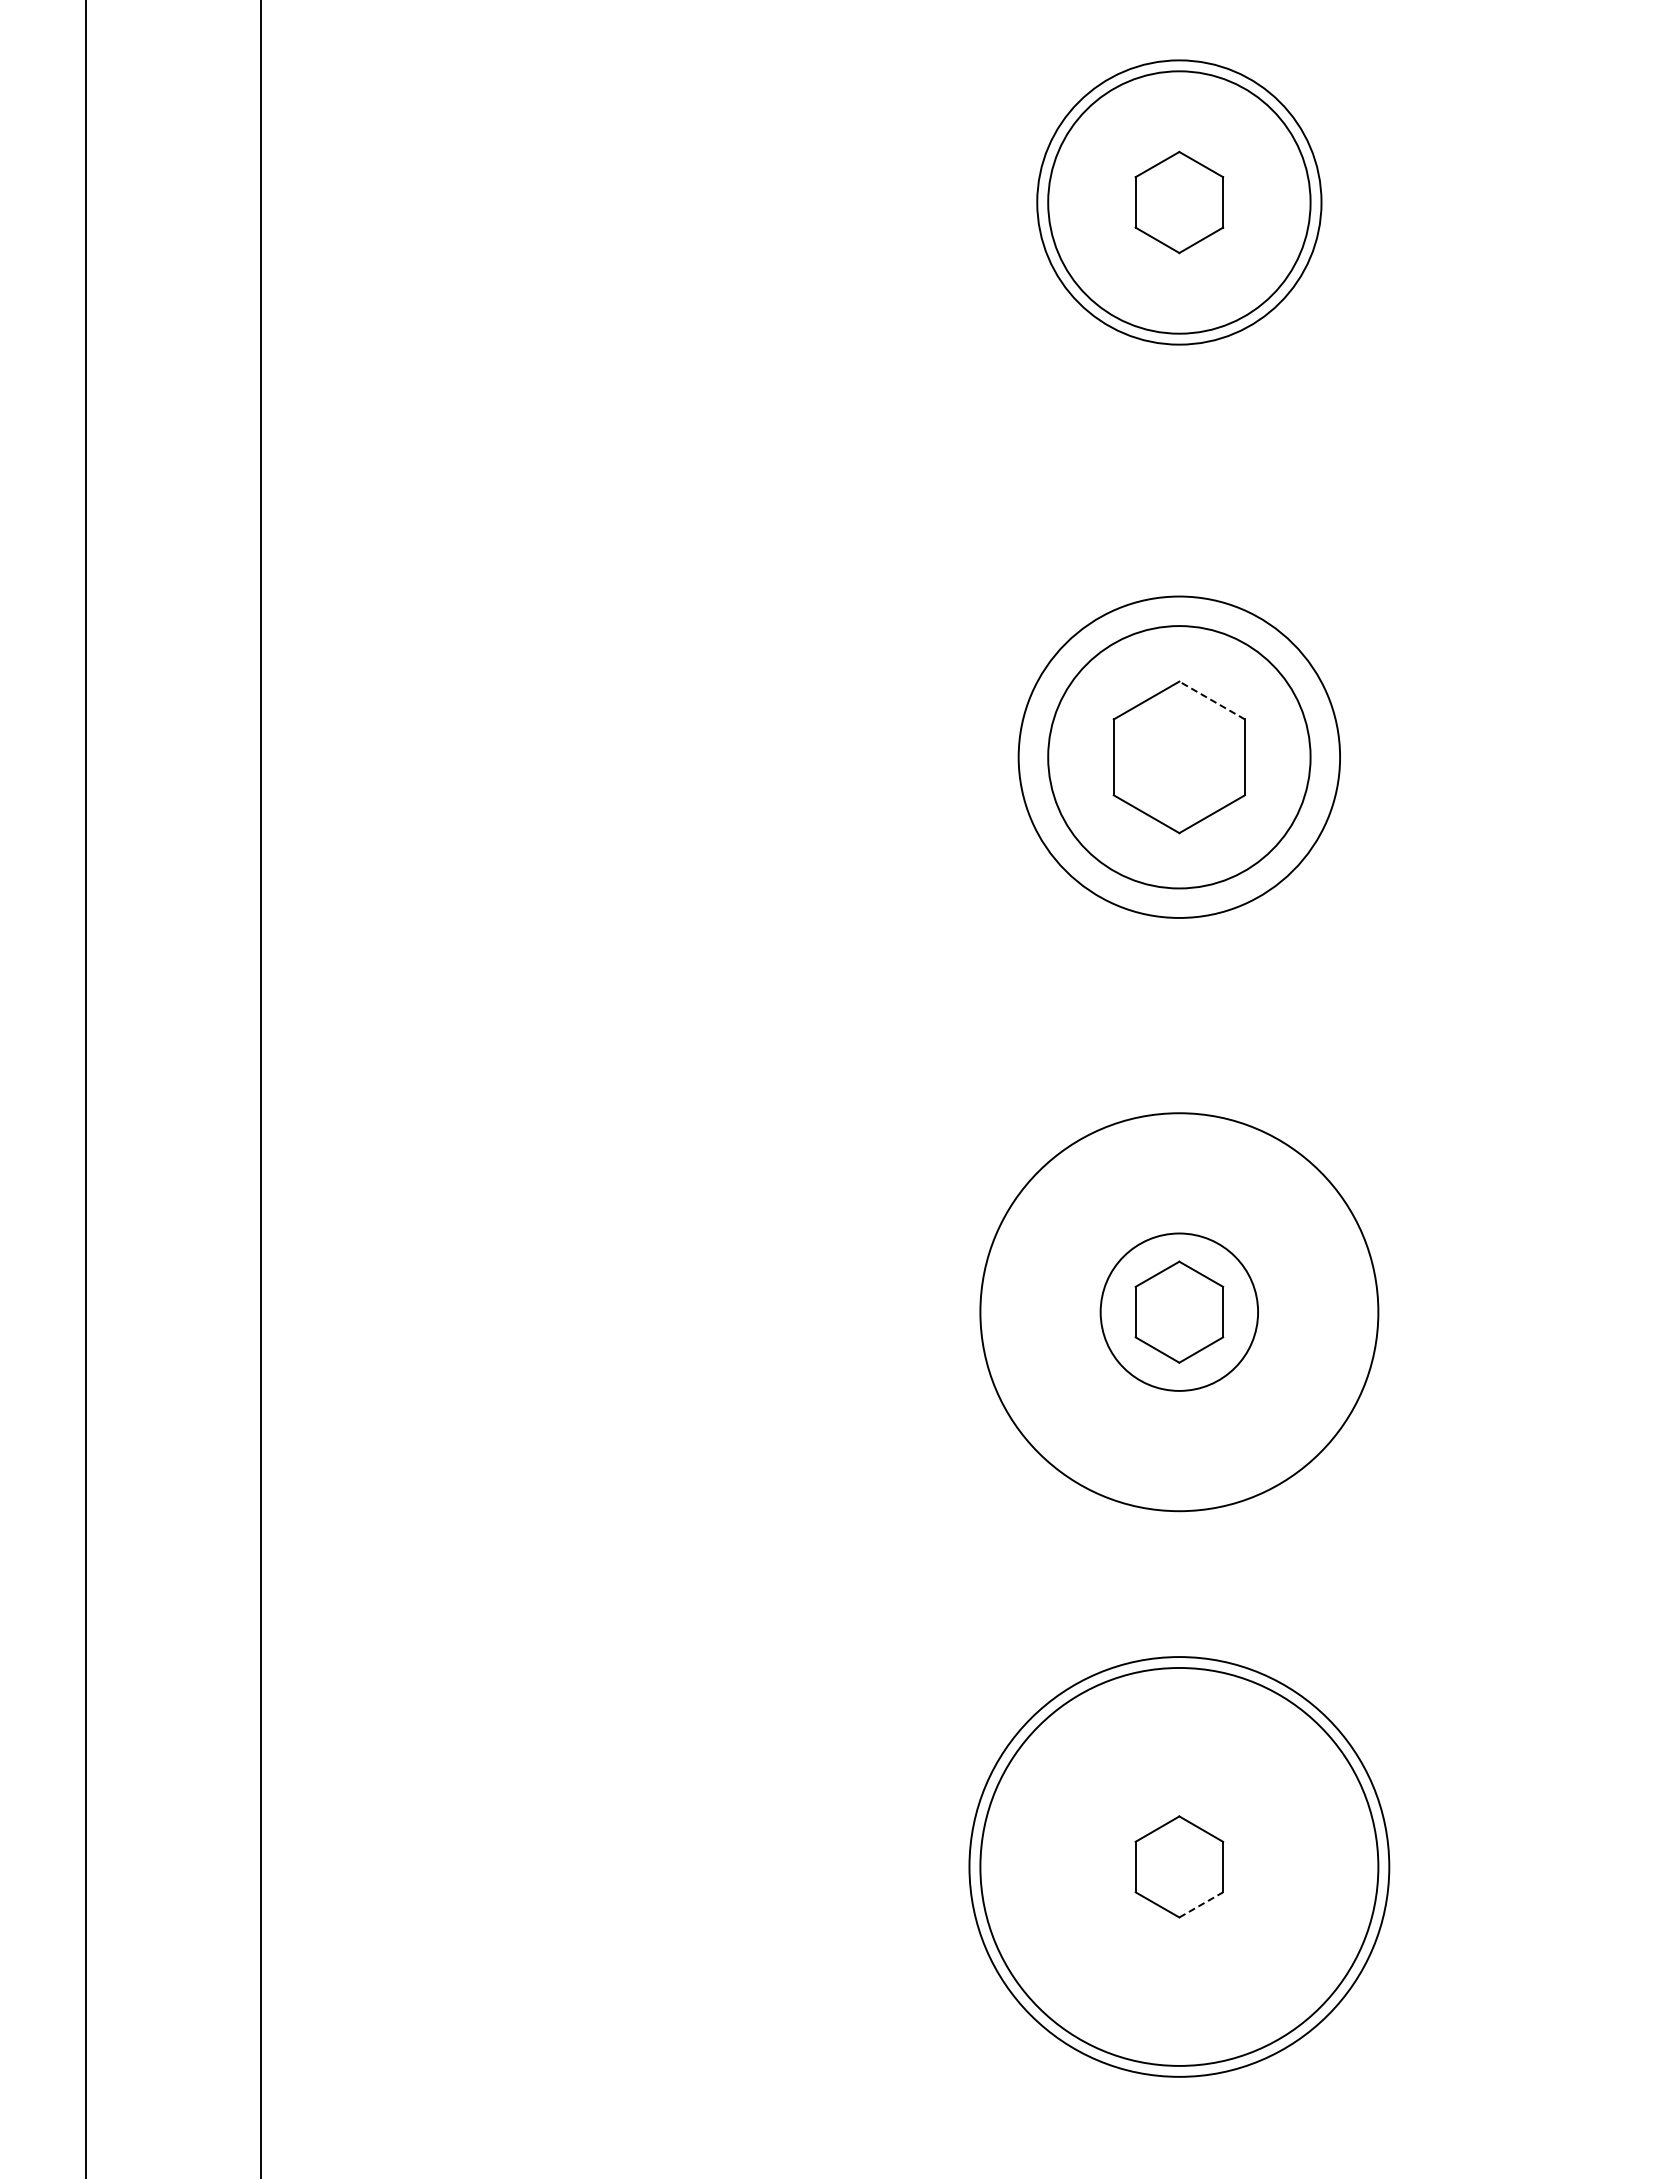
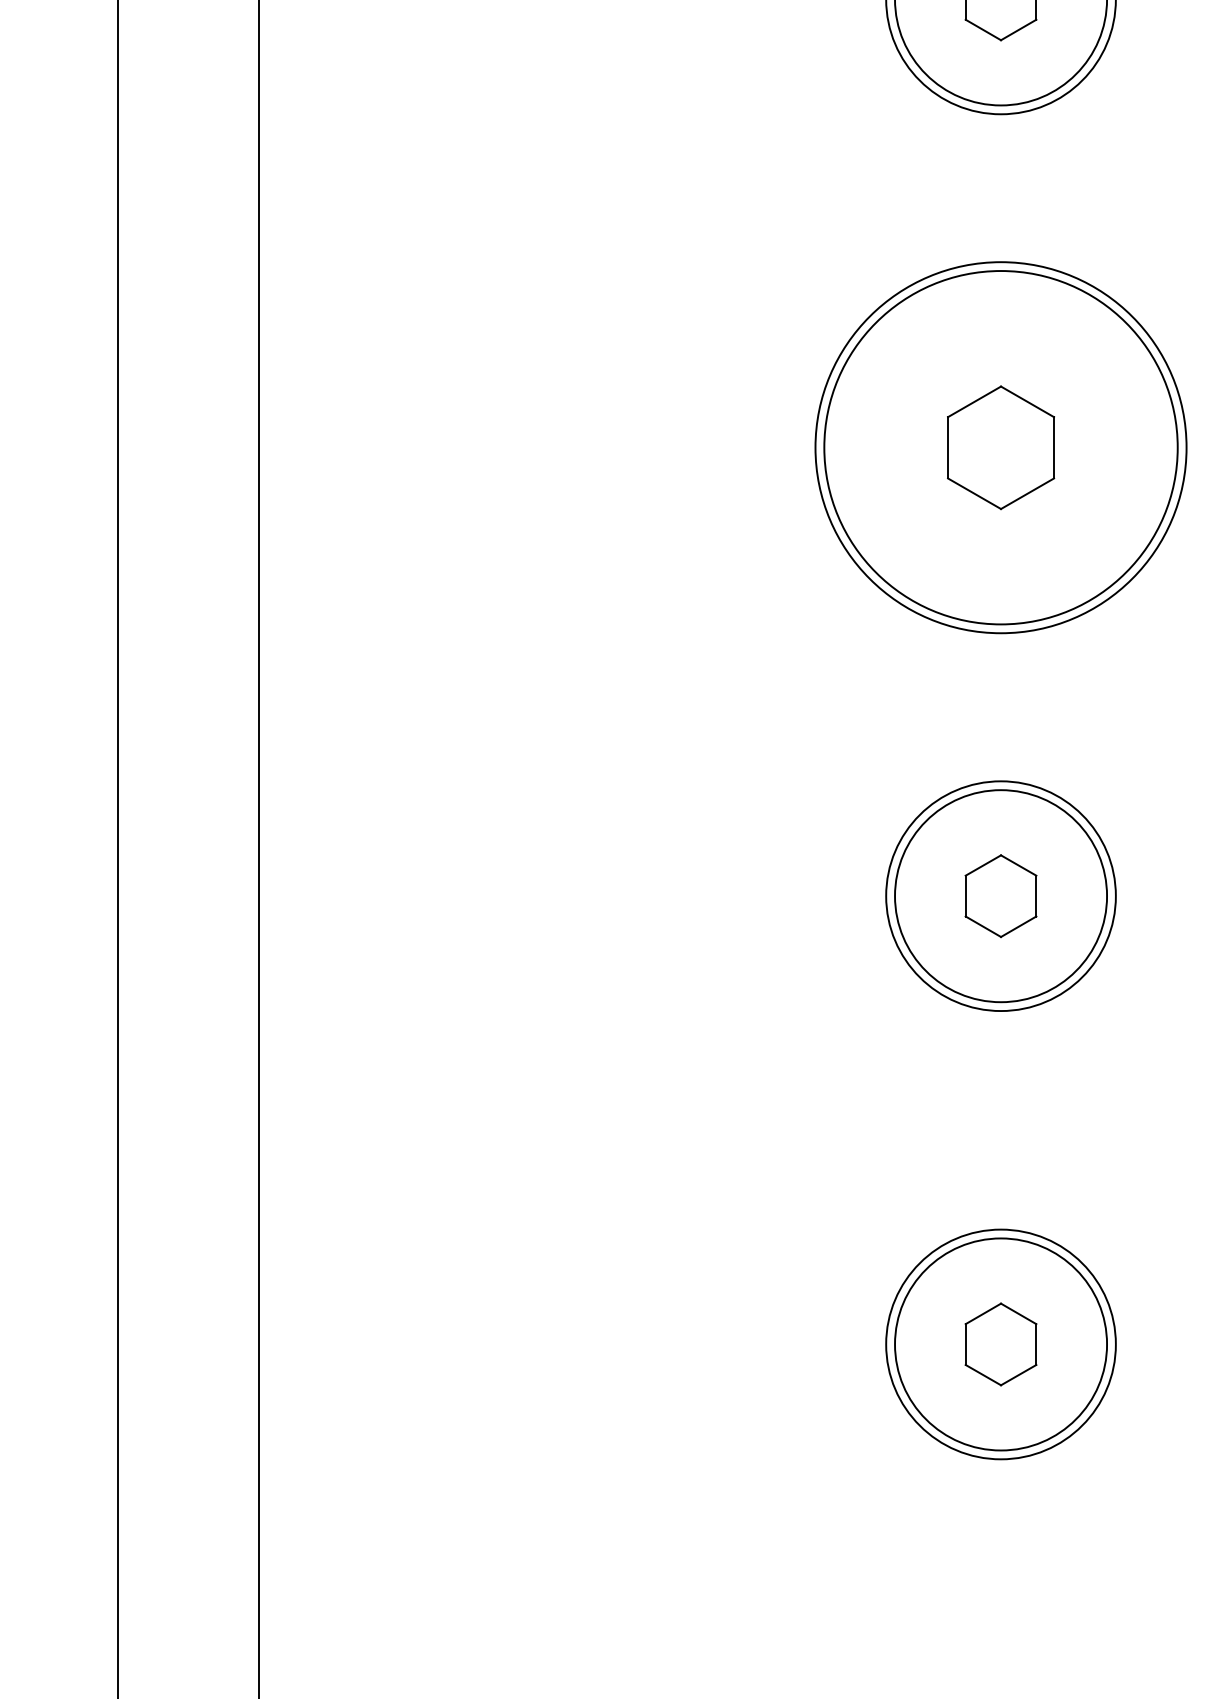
line: (1212, 700) -> (1027, 401), dashed -> solid
circle: (1178, 756) -> (1000, 447), size x1.43
circle: (1179, 756) -> (1001, 447), size x1.67
circle: (1179, 1312) -> (1001, 896), size x0.71
circle: (1179, 1312) -> (1001, 896), size x1.67
circle: (1179, 1866) -> (1001, 1344), size x0.62
circle: (1179, 1866) -> (1001, 1344), size x0.71
line: (1201, 1904) -> (1018, 1374), dashed -> solid

